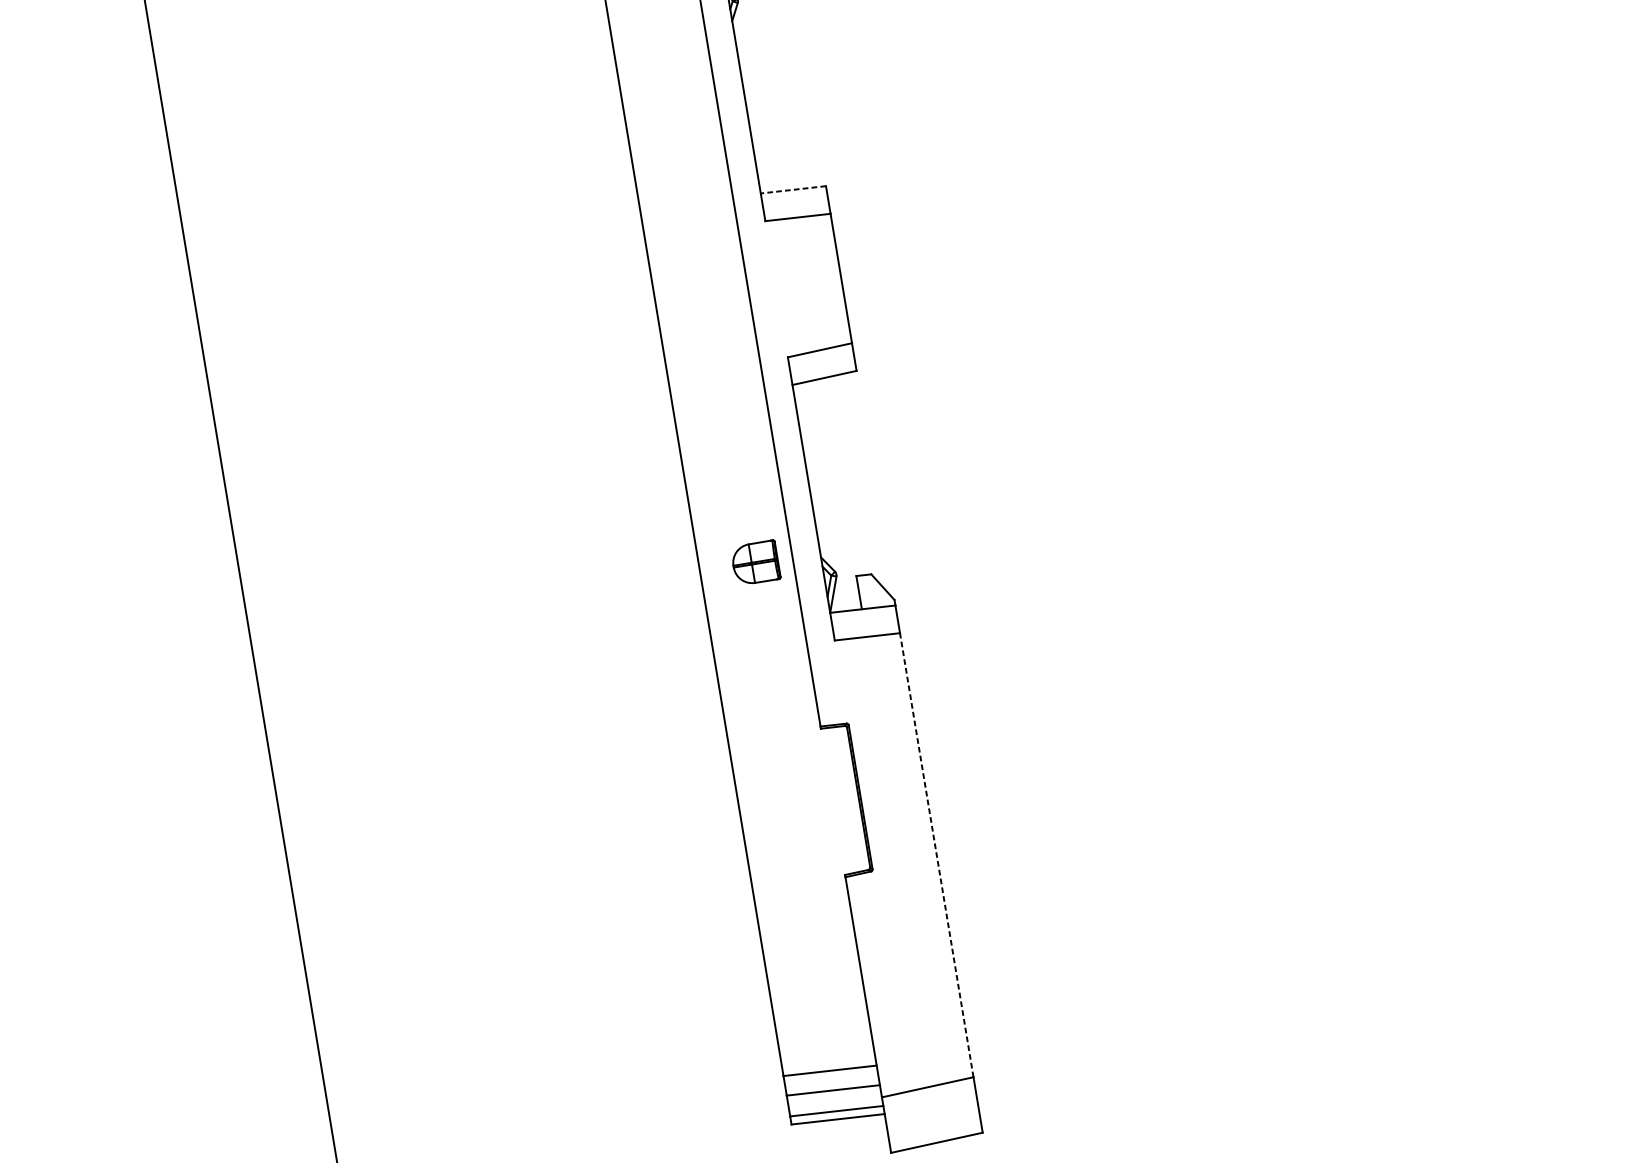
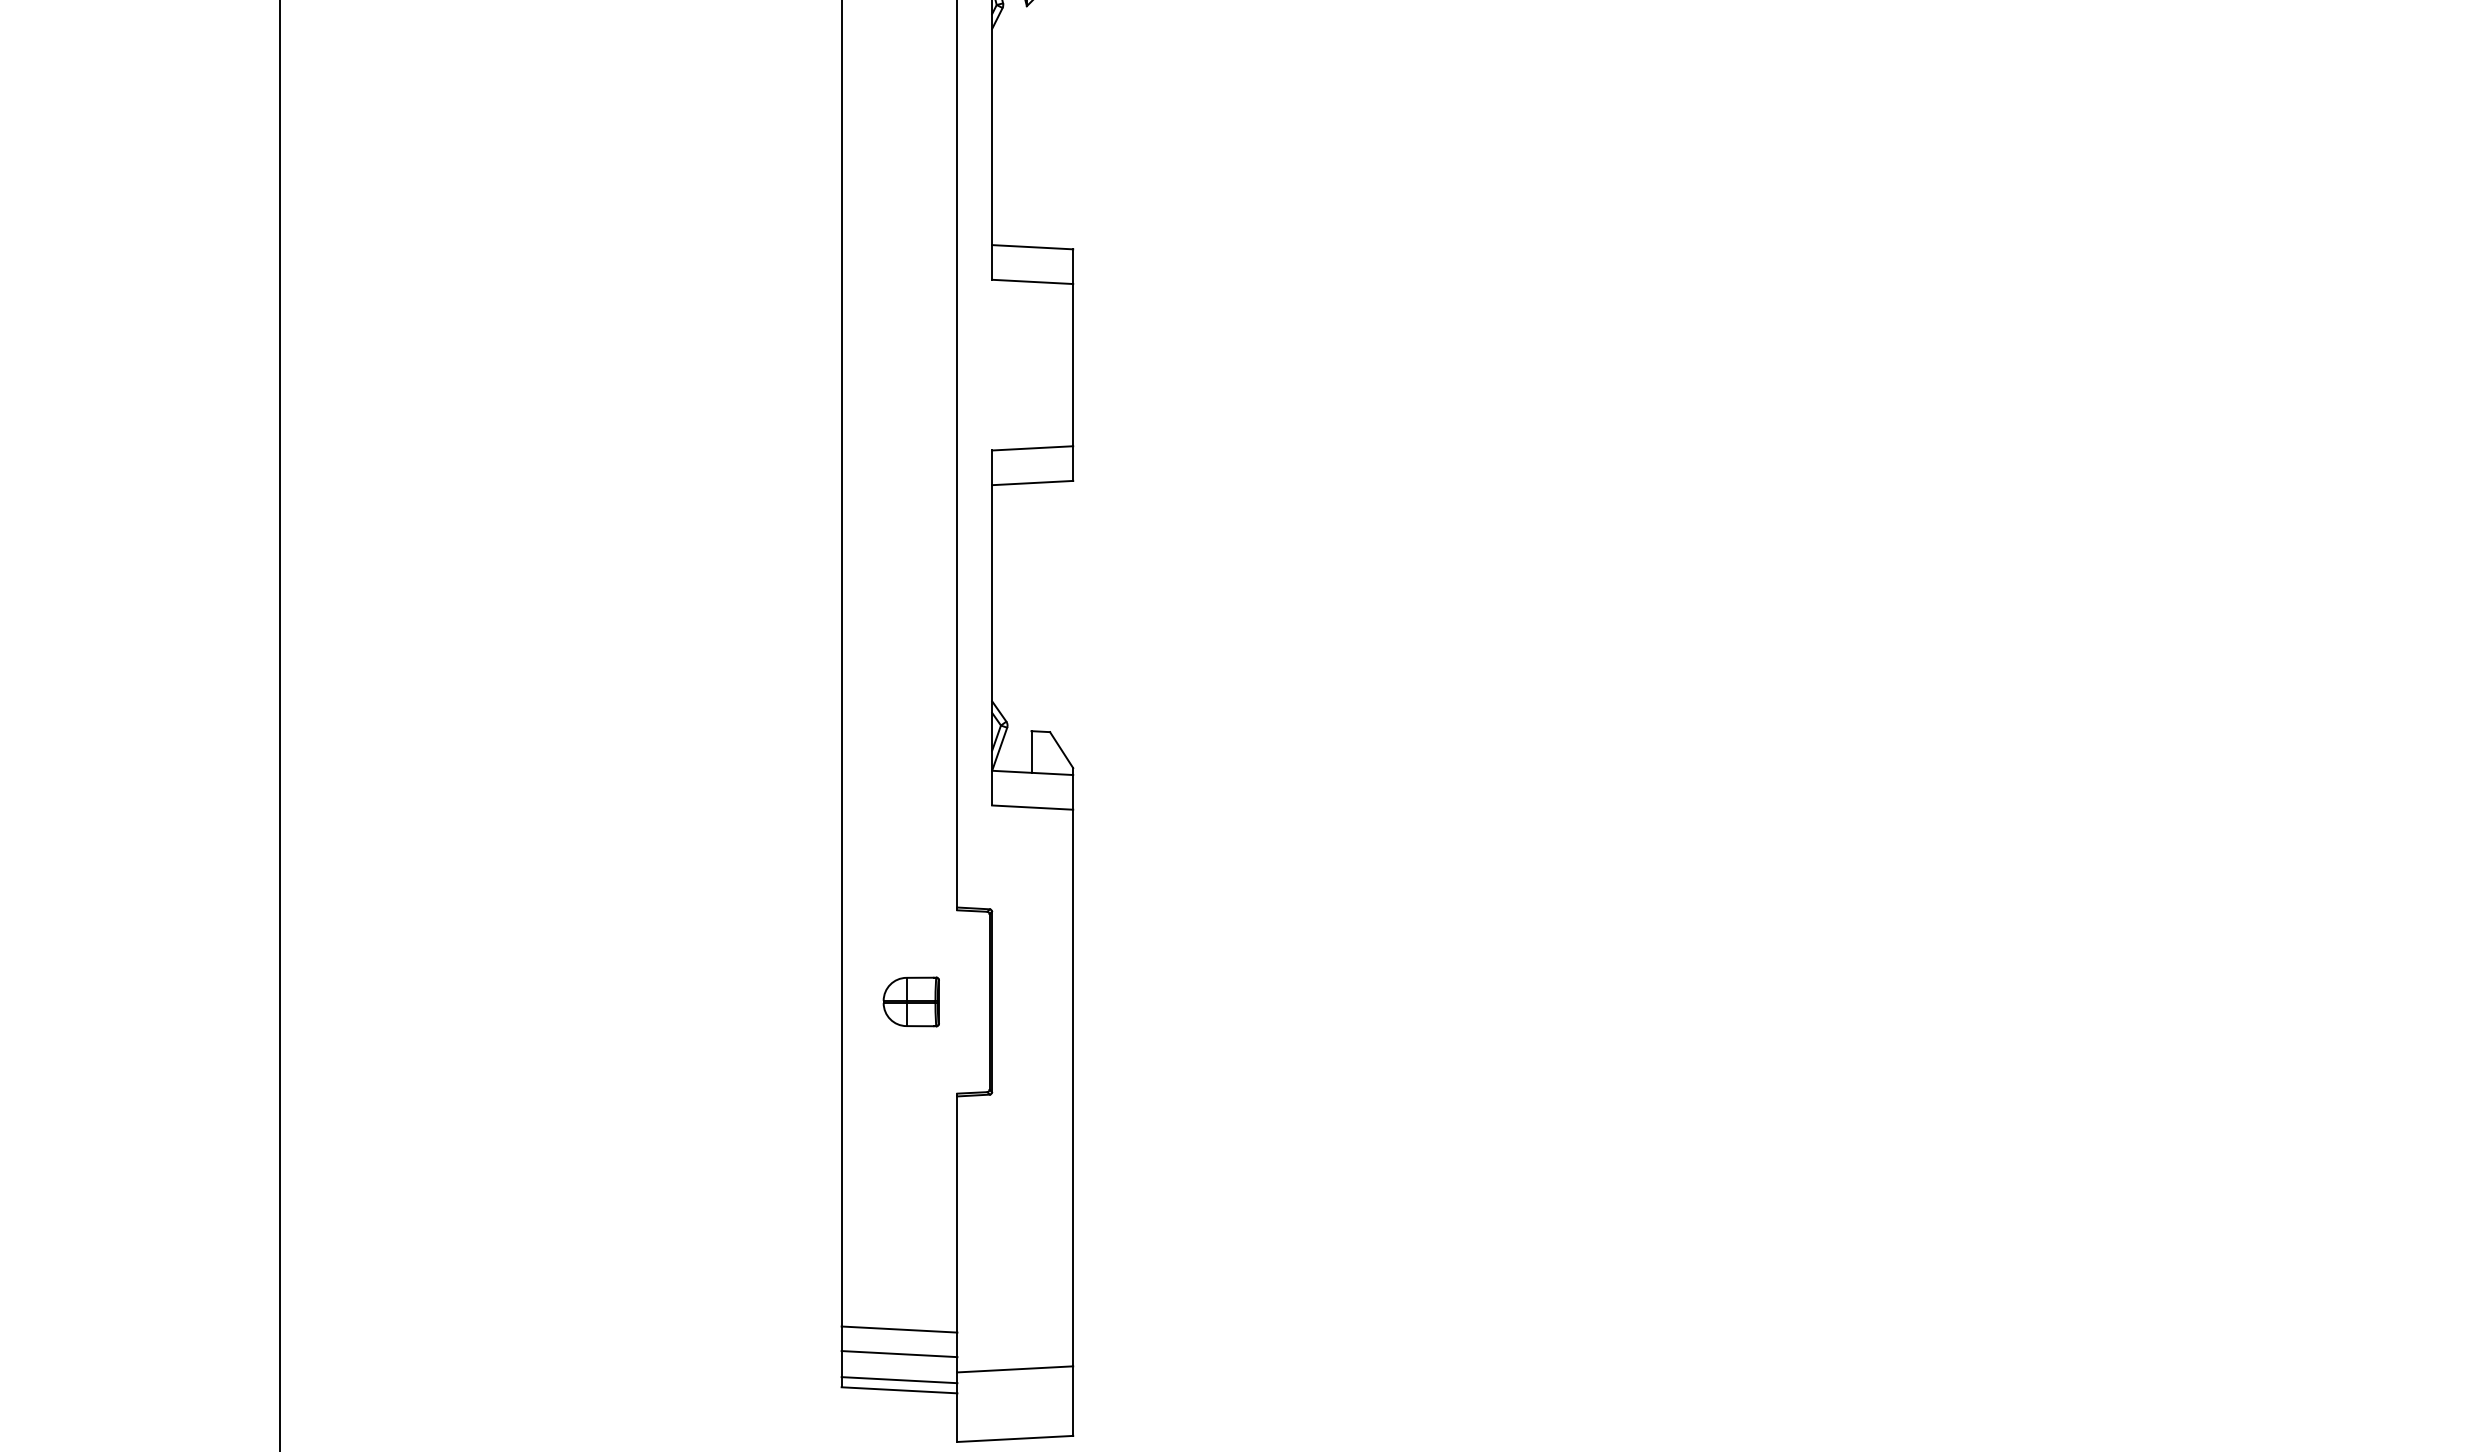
line: (793, 190) -> (1032, 247), dashed -> solid
part: (755, 562) -> (910, 1001), moved
line: (936, 854) -> (1073, 1087), dashed -> solid

